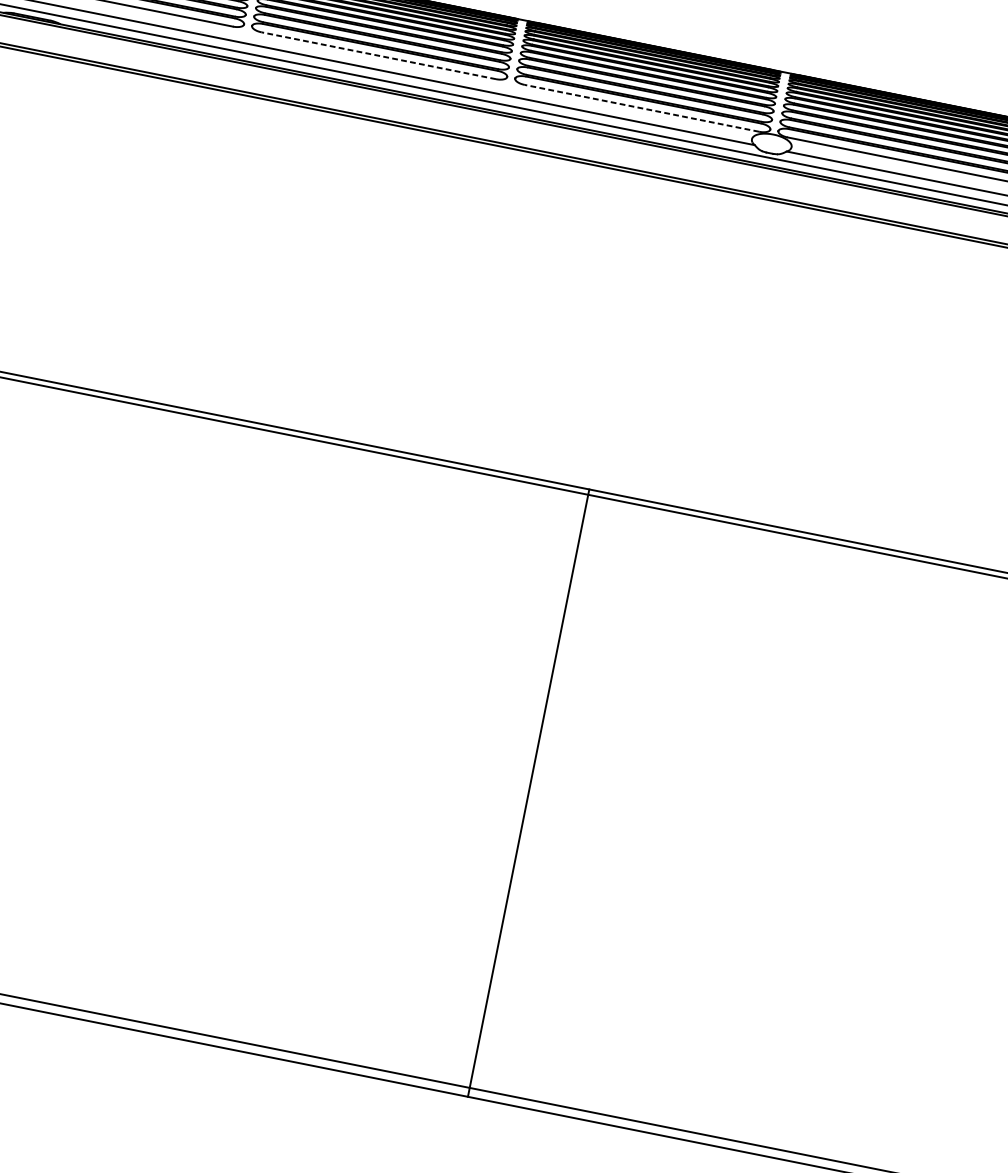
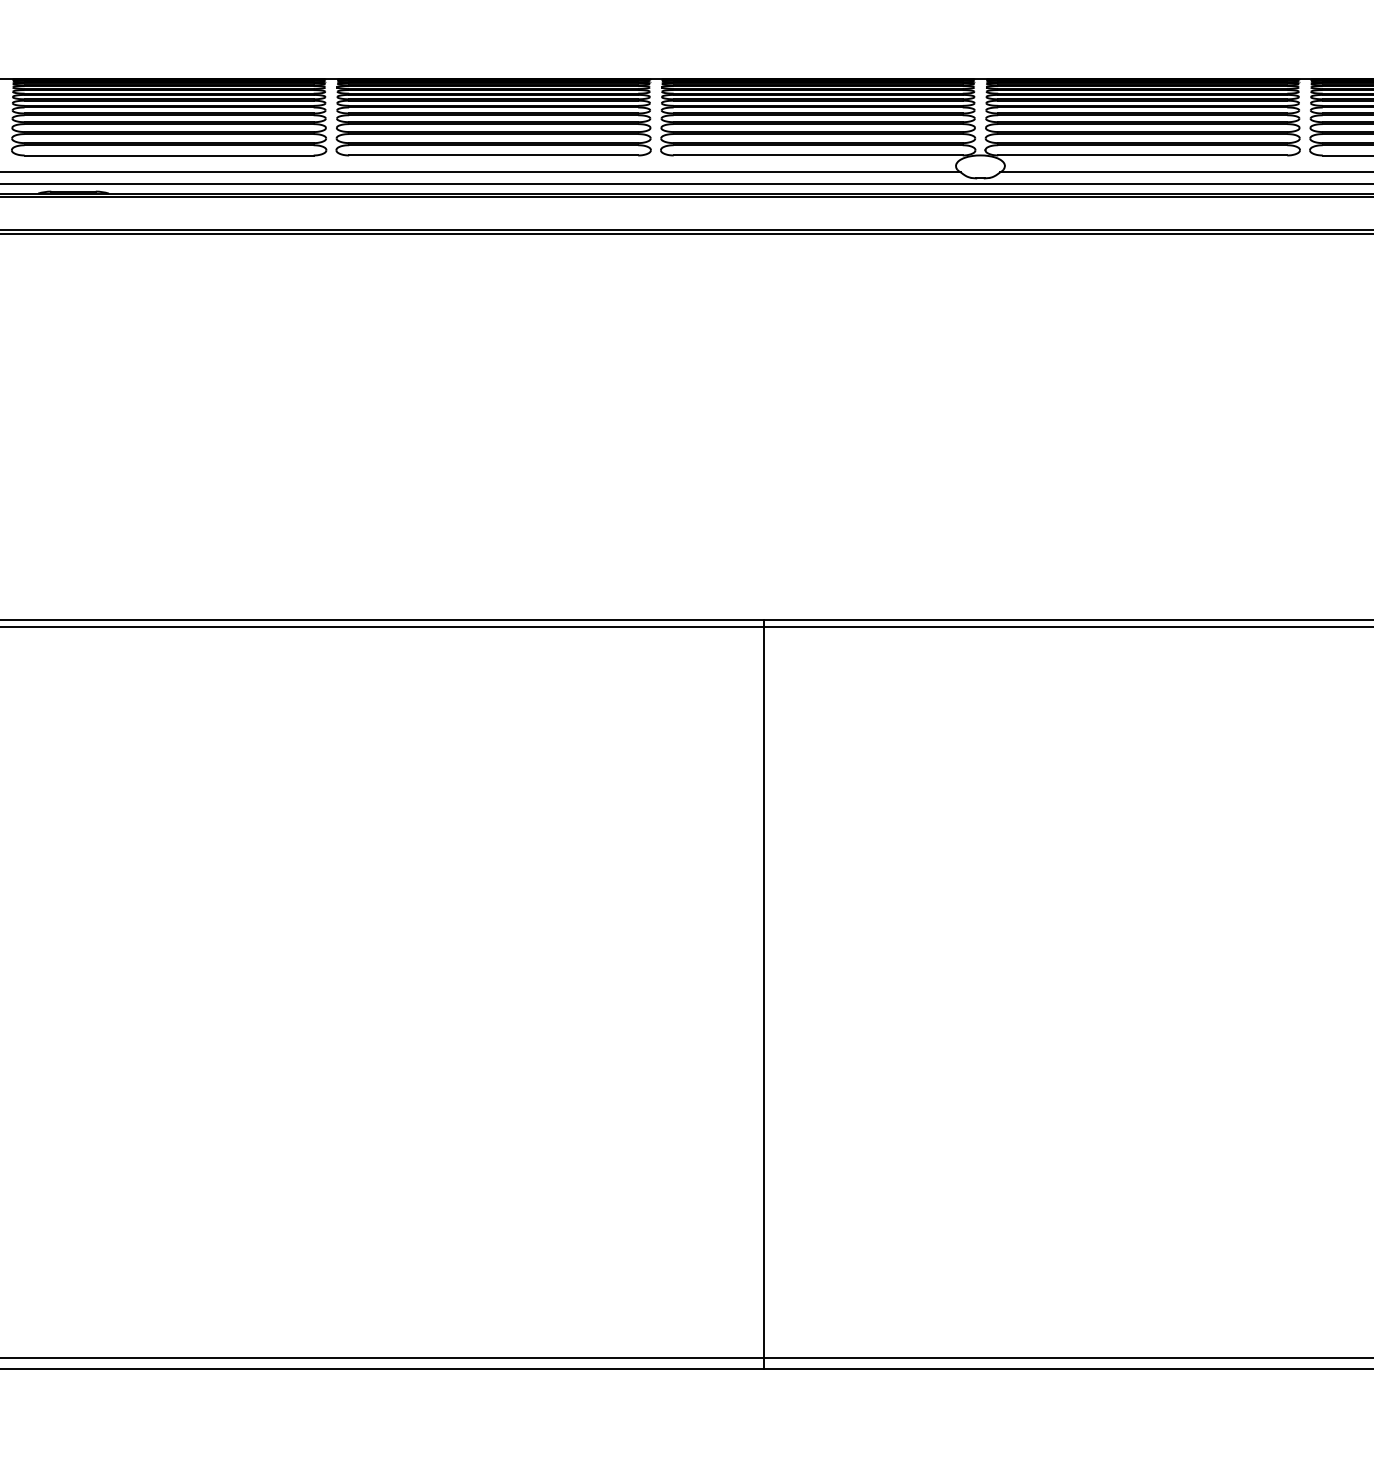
line: (378, 55) -> (493, 155), dashed -> solid
line: (642, 108) -> (818, 155), dashed -> solid
line: (528, 793) -> (764, 994), moved

